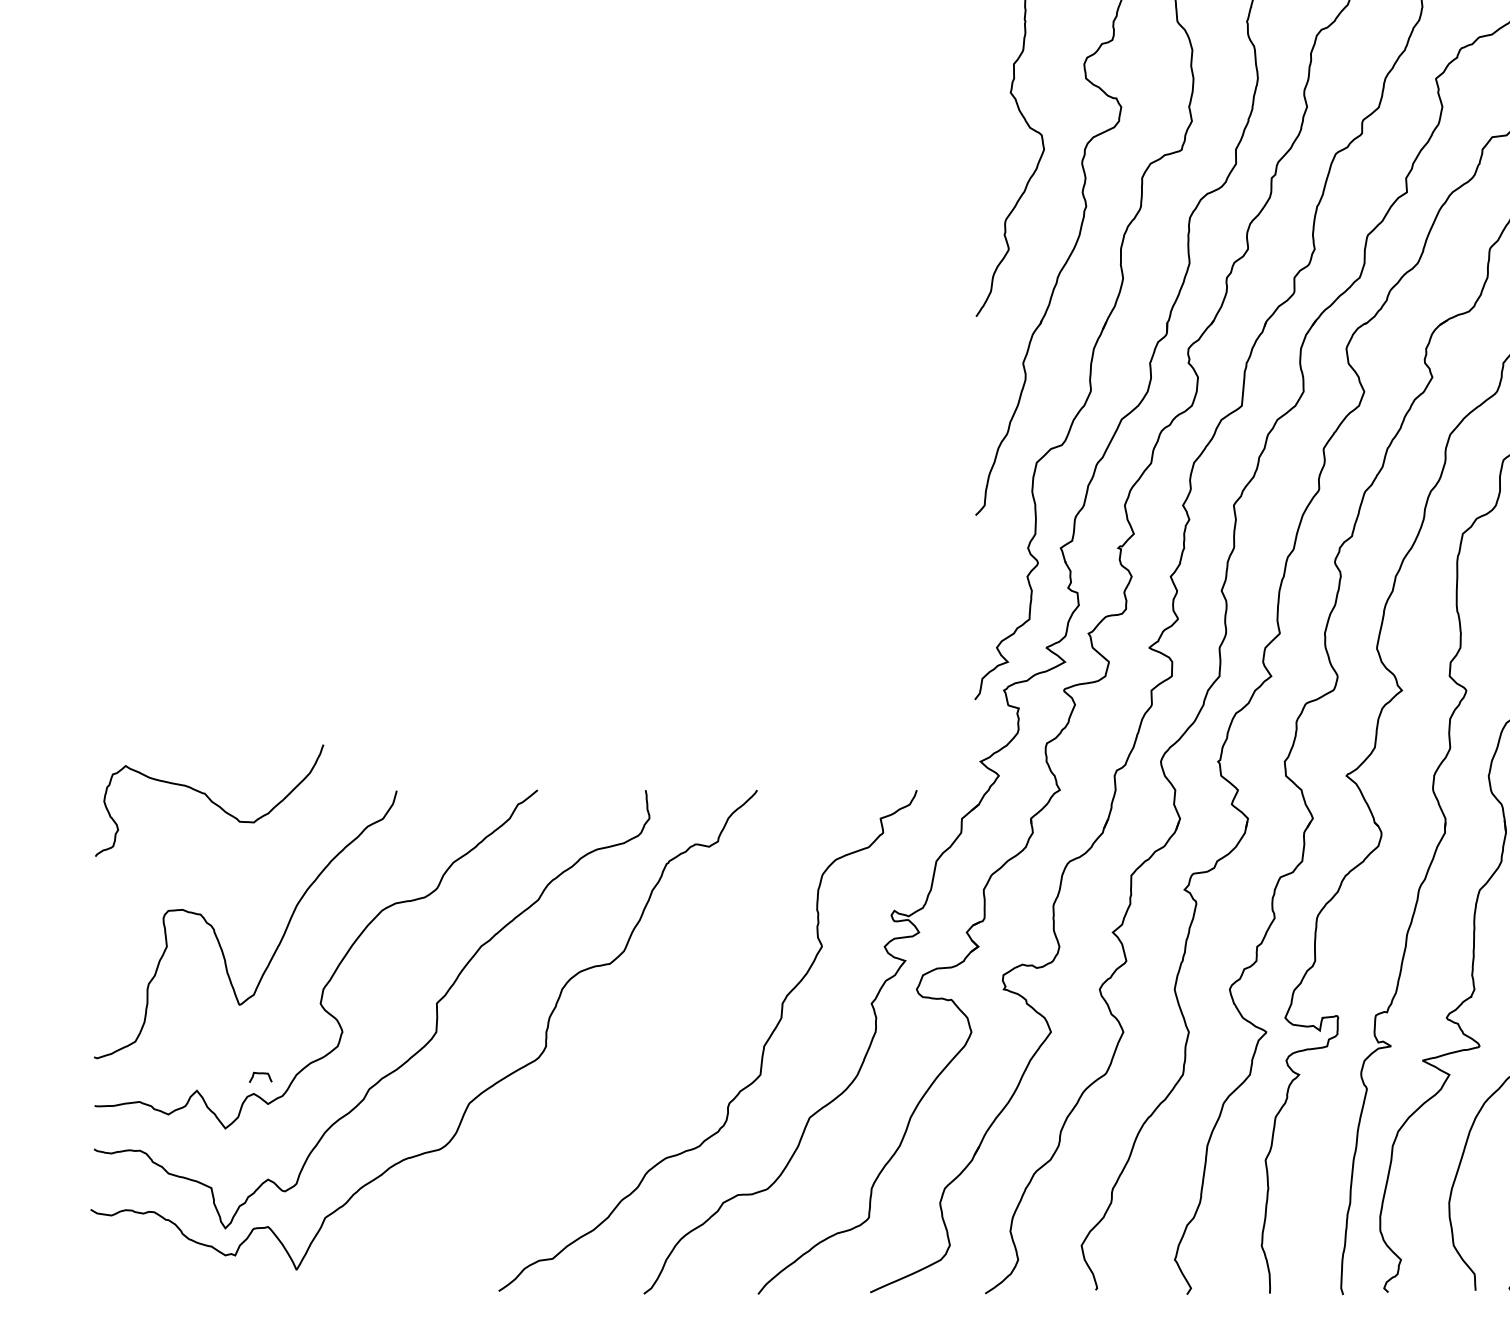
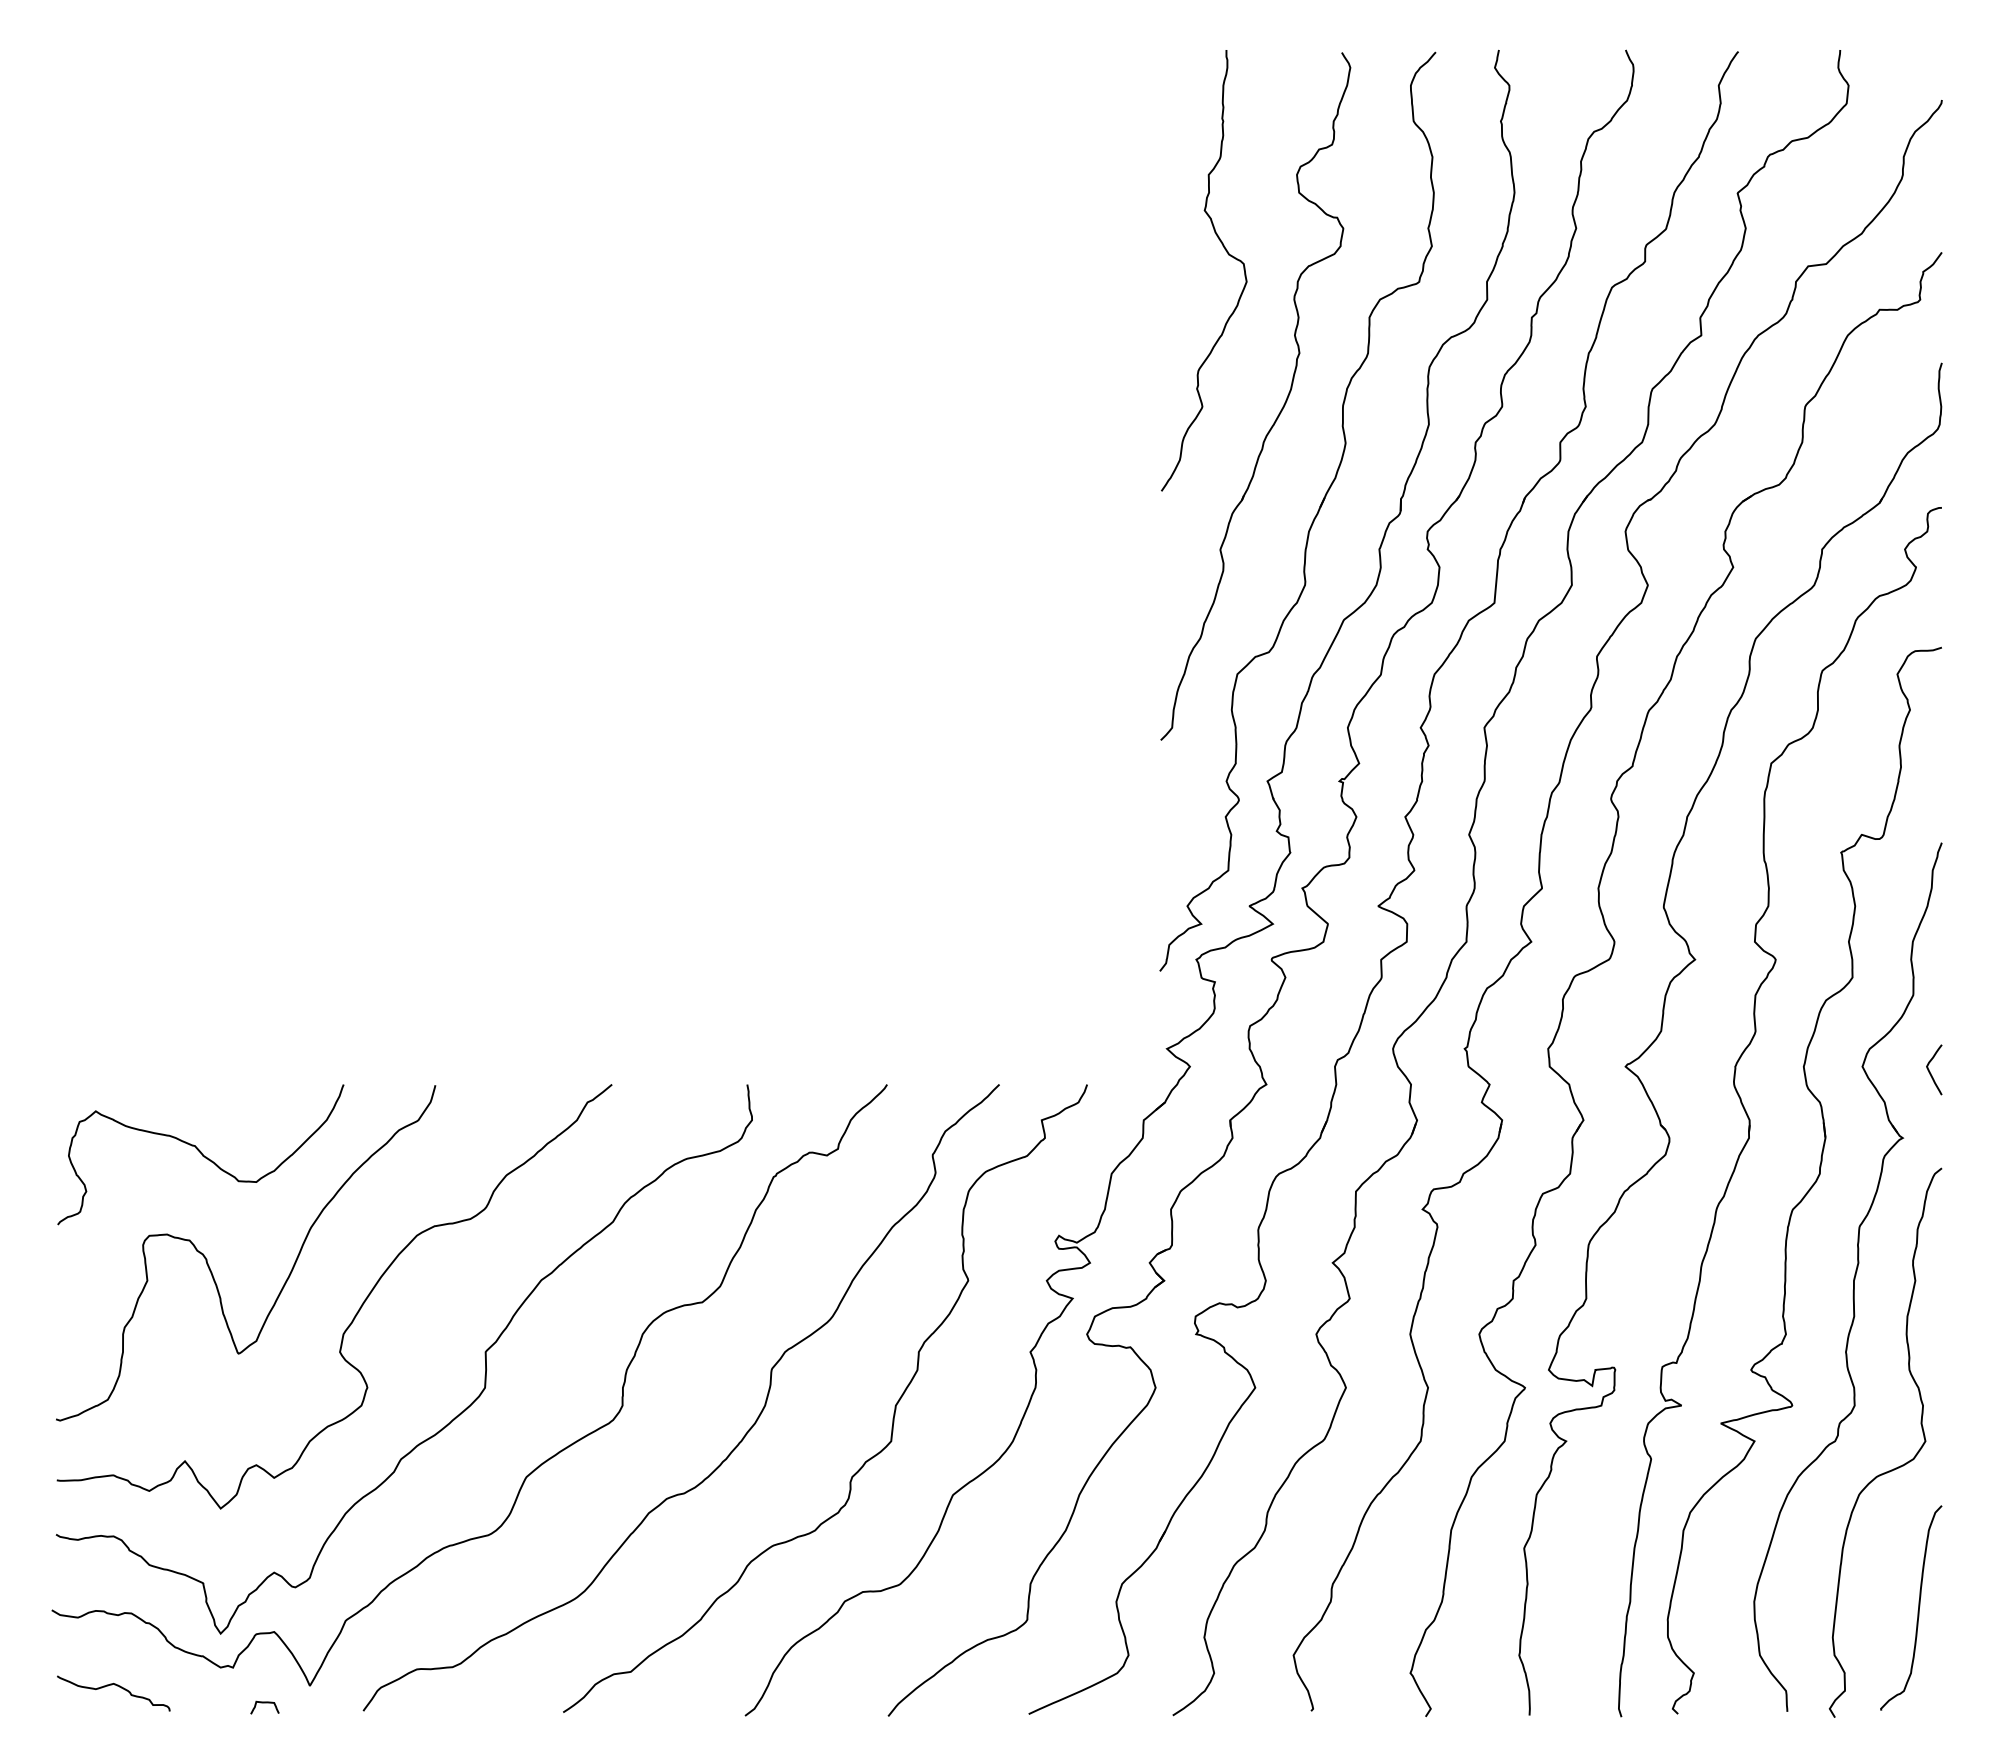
curve: (209, 799) -> (200, 1153), moved
curve: (260, 1074) -> (264, 1703), moved
curve: (638, 1075) -> (738, 1442), added
curve: (139, 1269) -> (112, 1685), added

